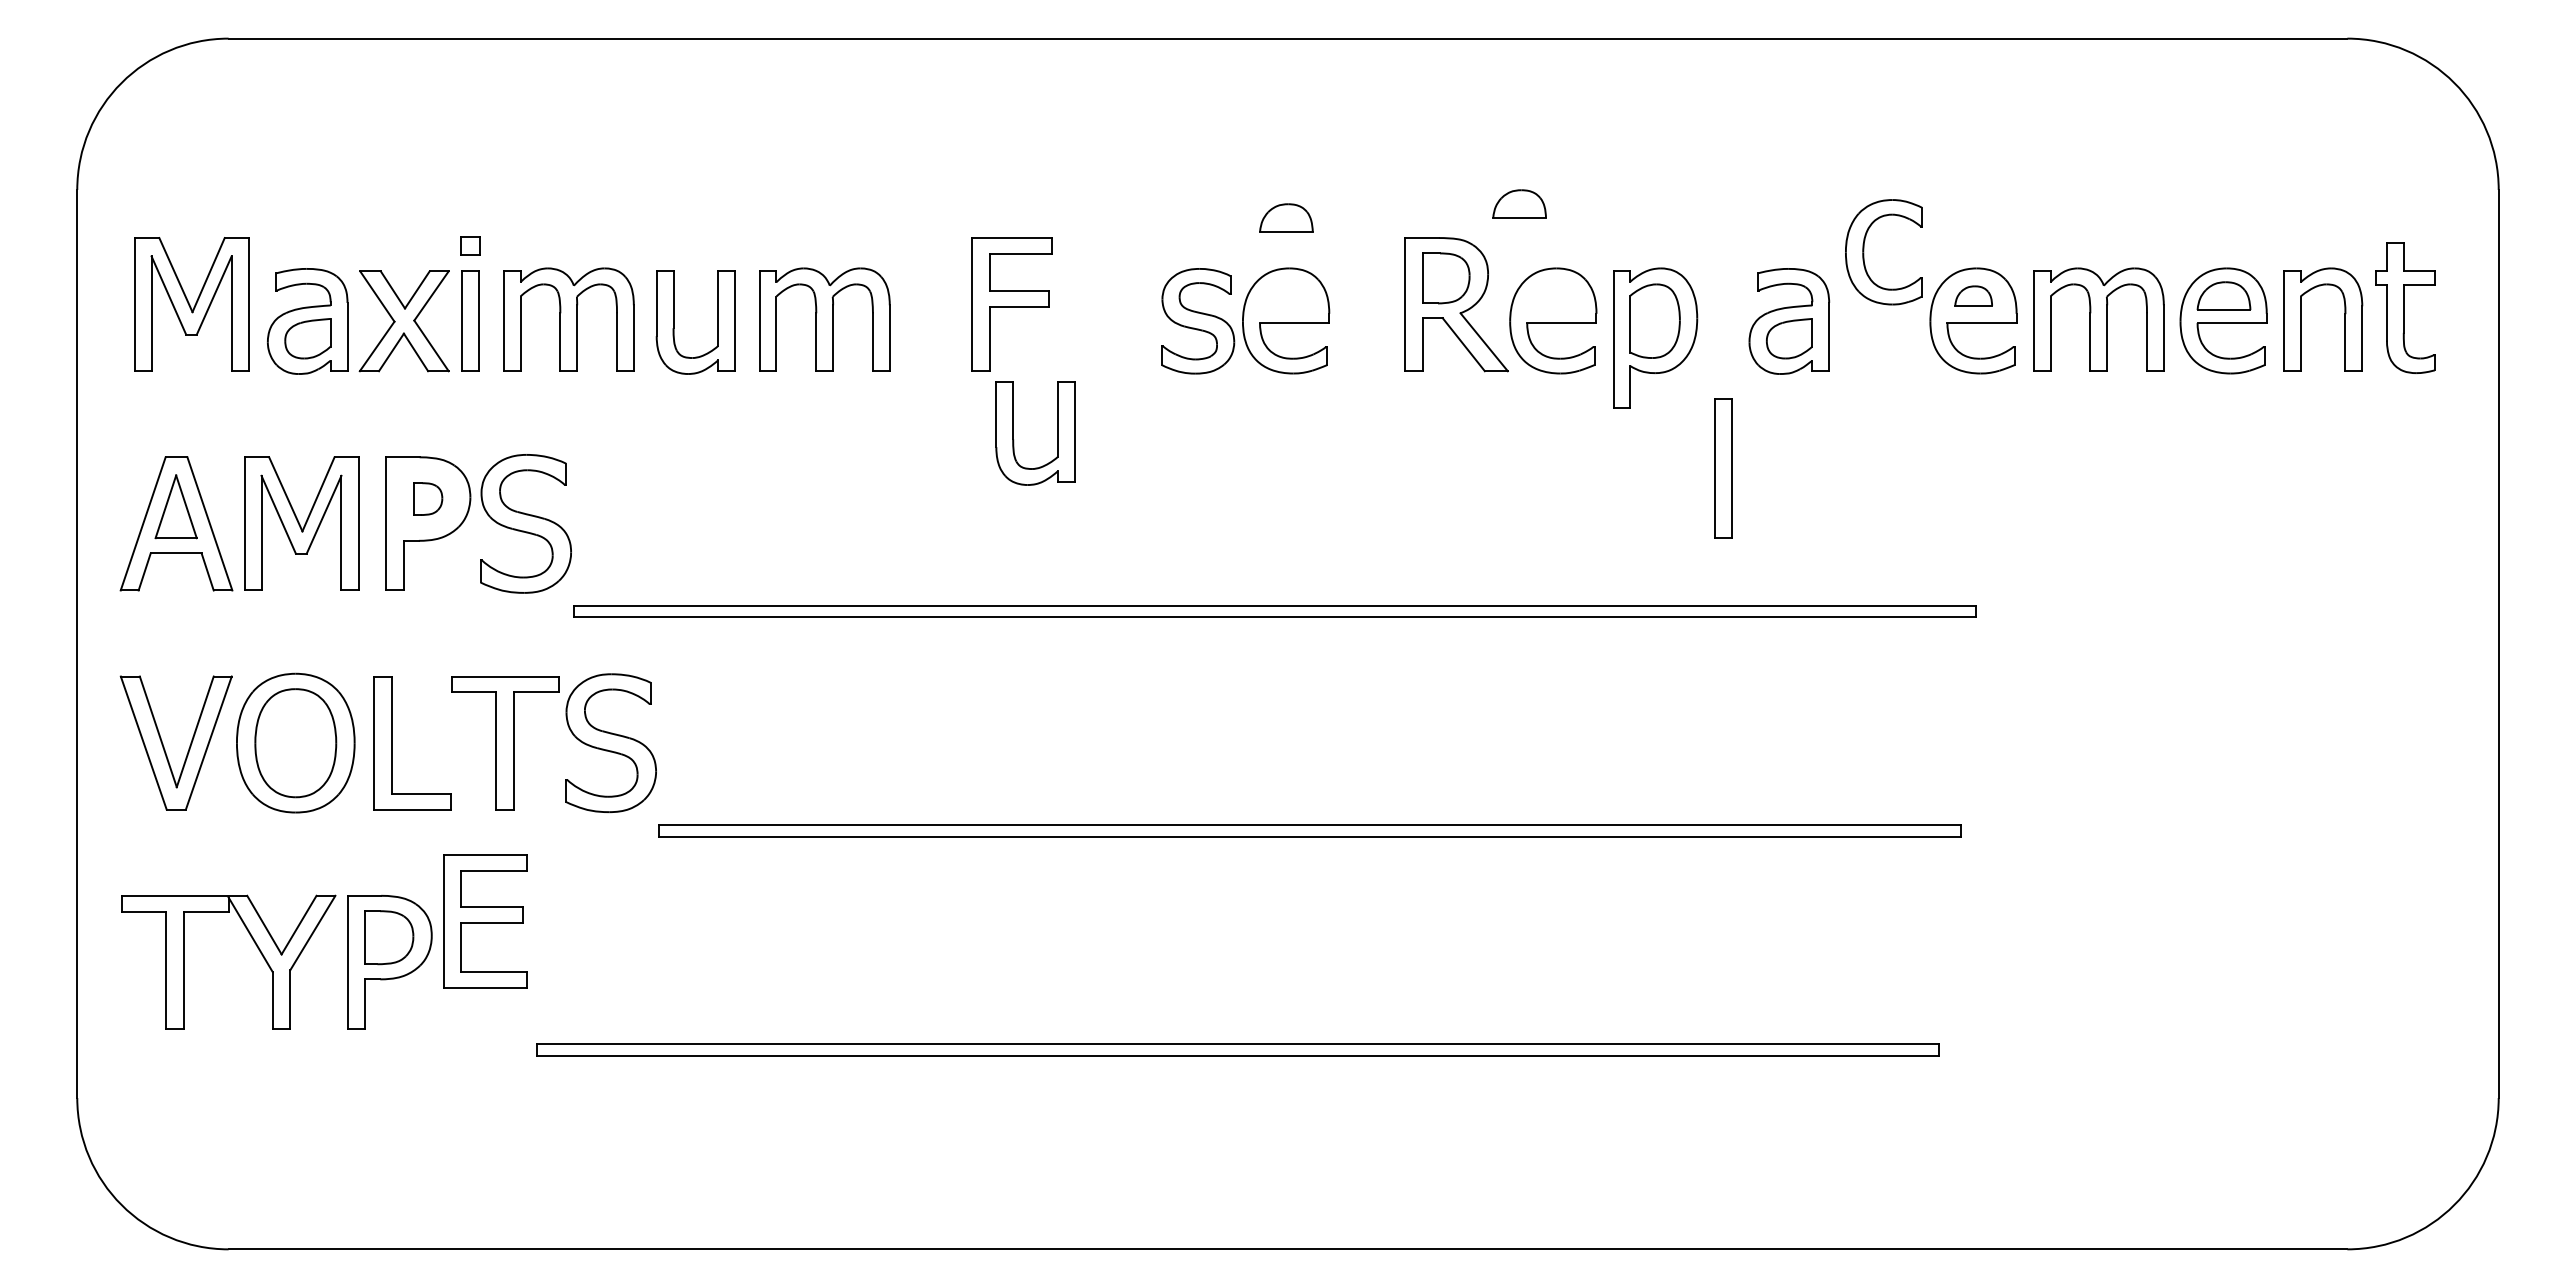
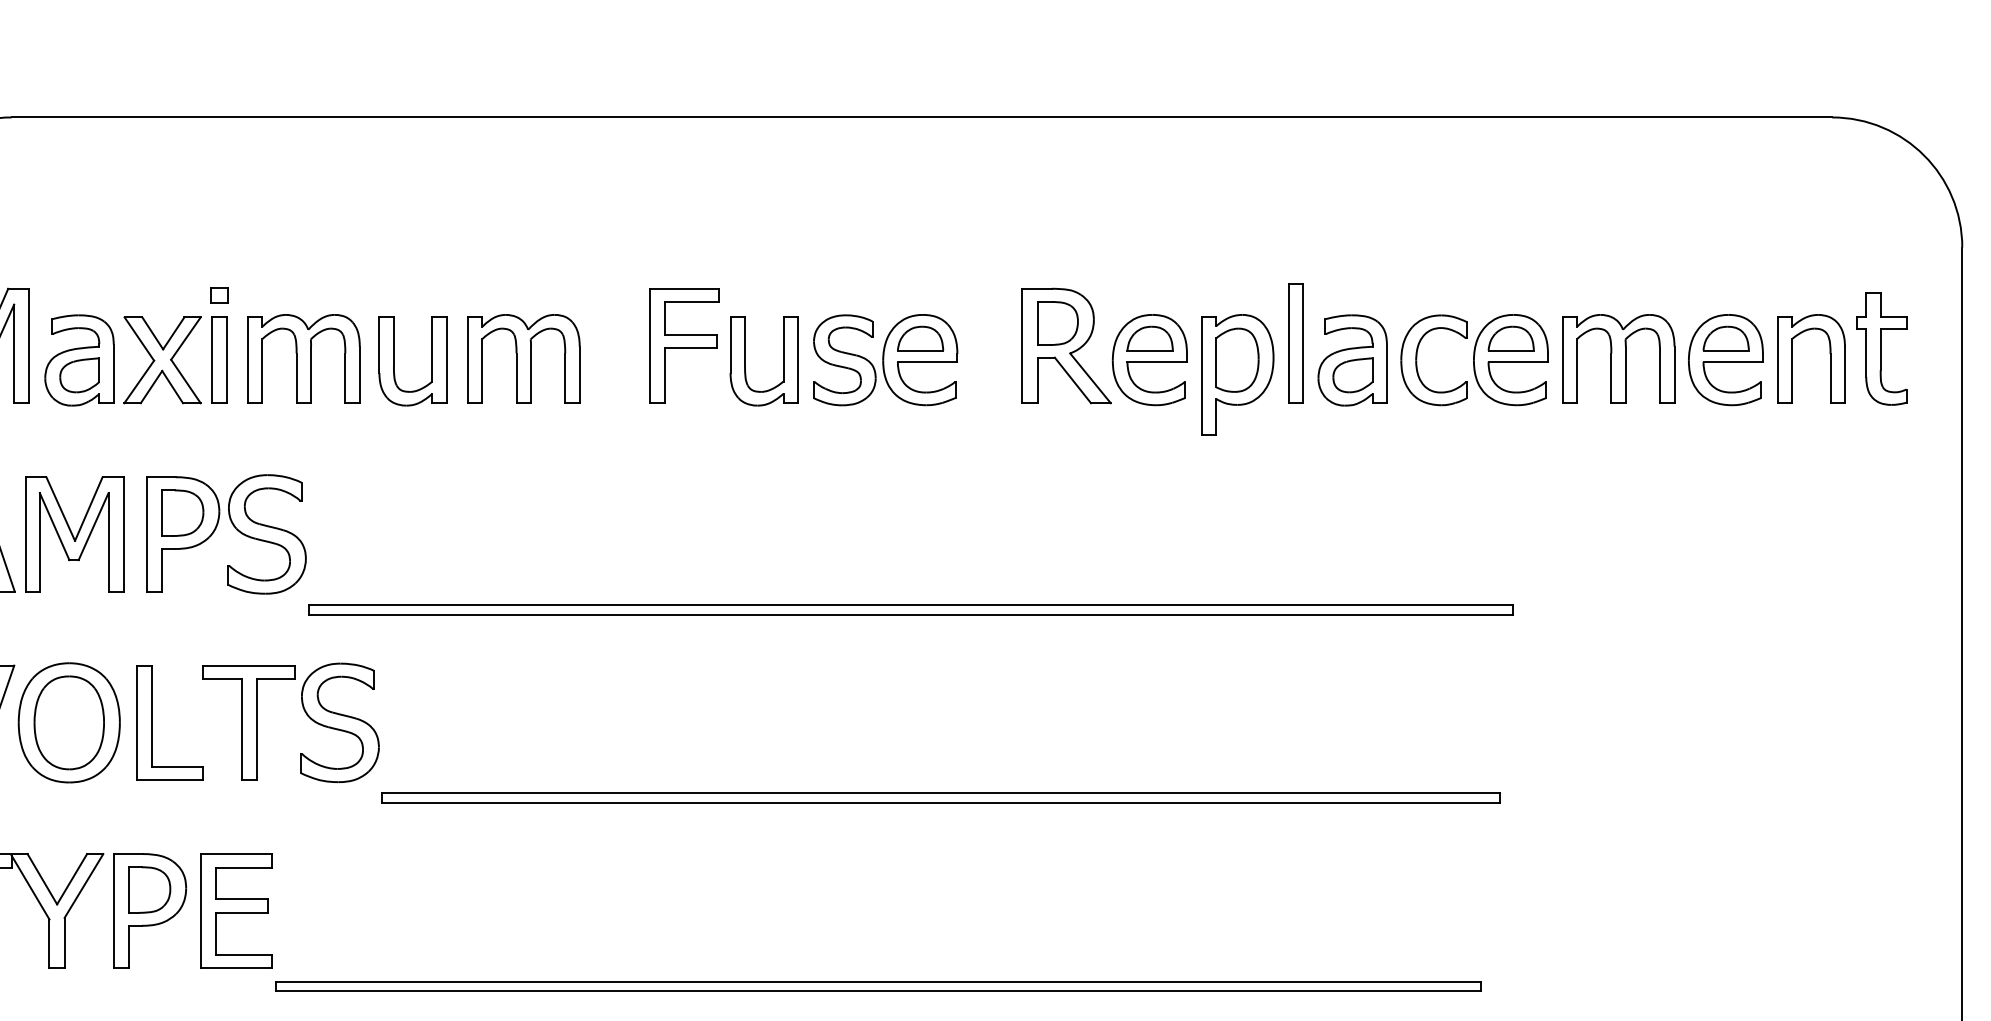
part: (1519, 203) -> (1150, 338), moved
part: (1286, 217) -> (920, 338), moved
part: (1864, 252) -> (1417, 360), moved
part: (1973, 295) -> (1510, 338), size x1.43
part: (1013, 433) -> (745, 361), moved
part: (1723, 468) -> (1296, 343), moved
part: (427, 498) -> (182, 512), size x1.67
part: (485, 921) -> (236, 911), moved

